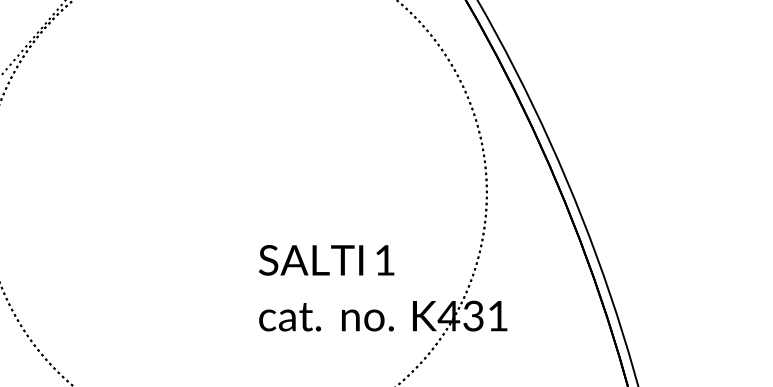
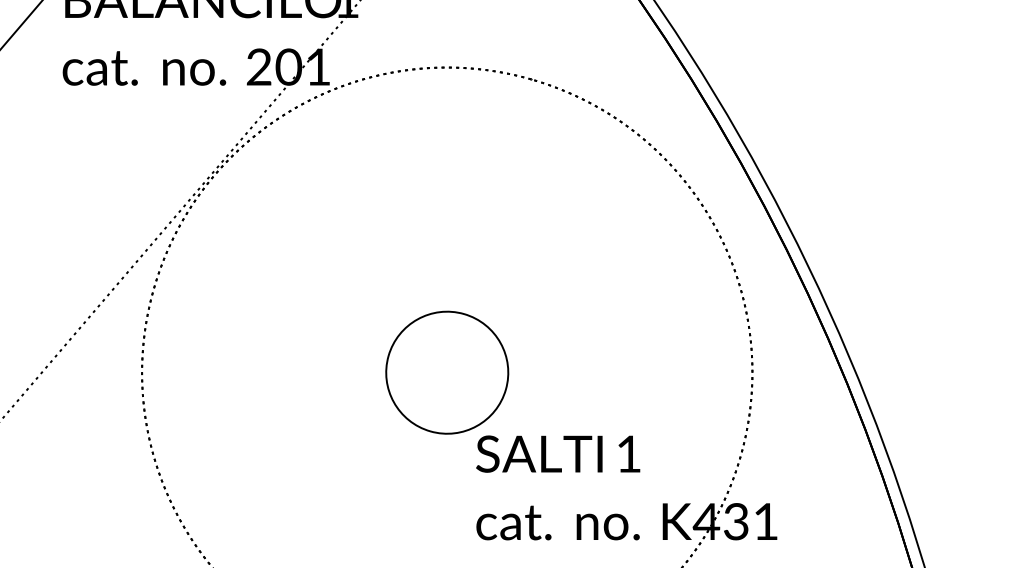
part: (235, 193) -> (447, 372), added

